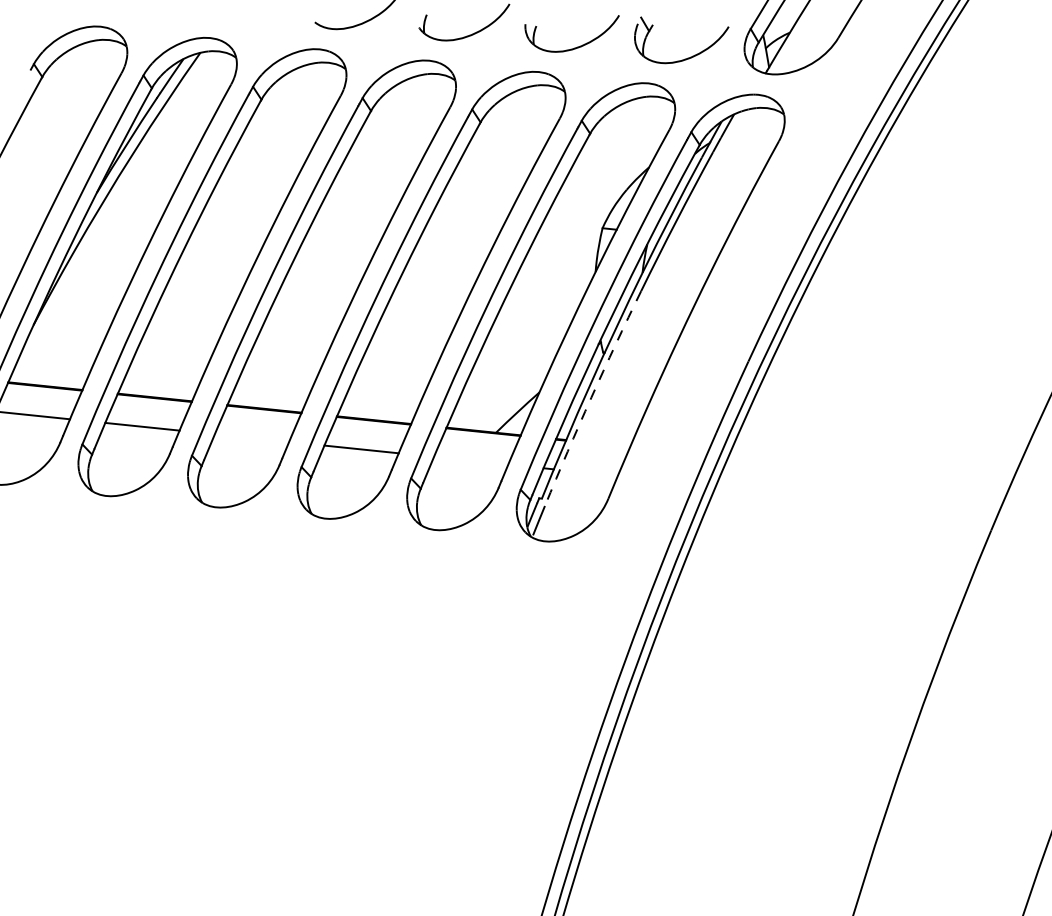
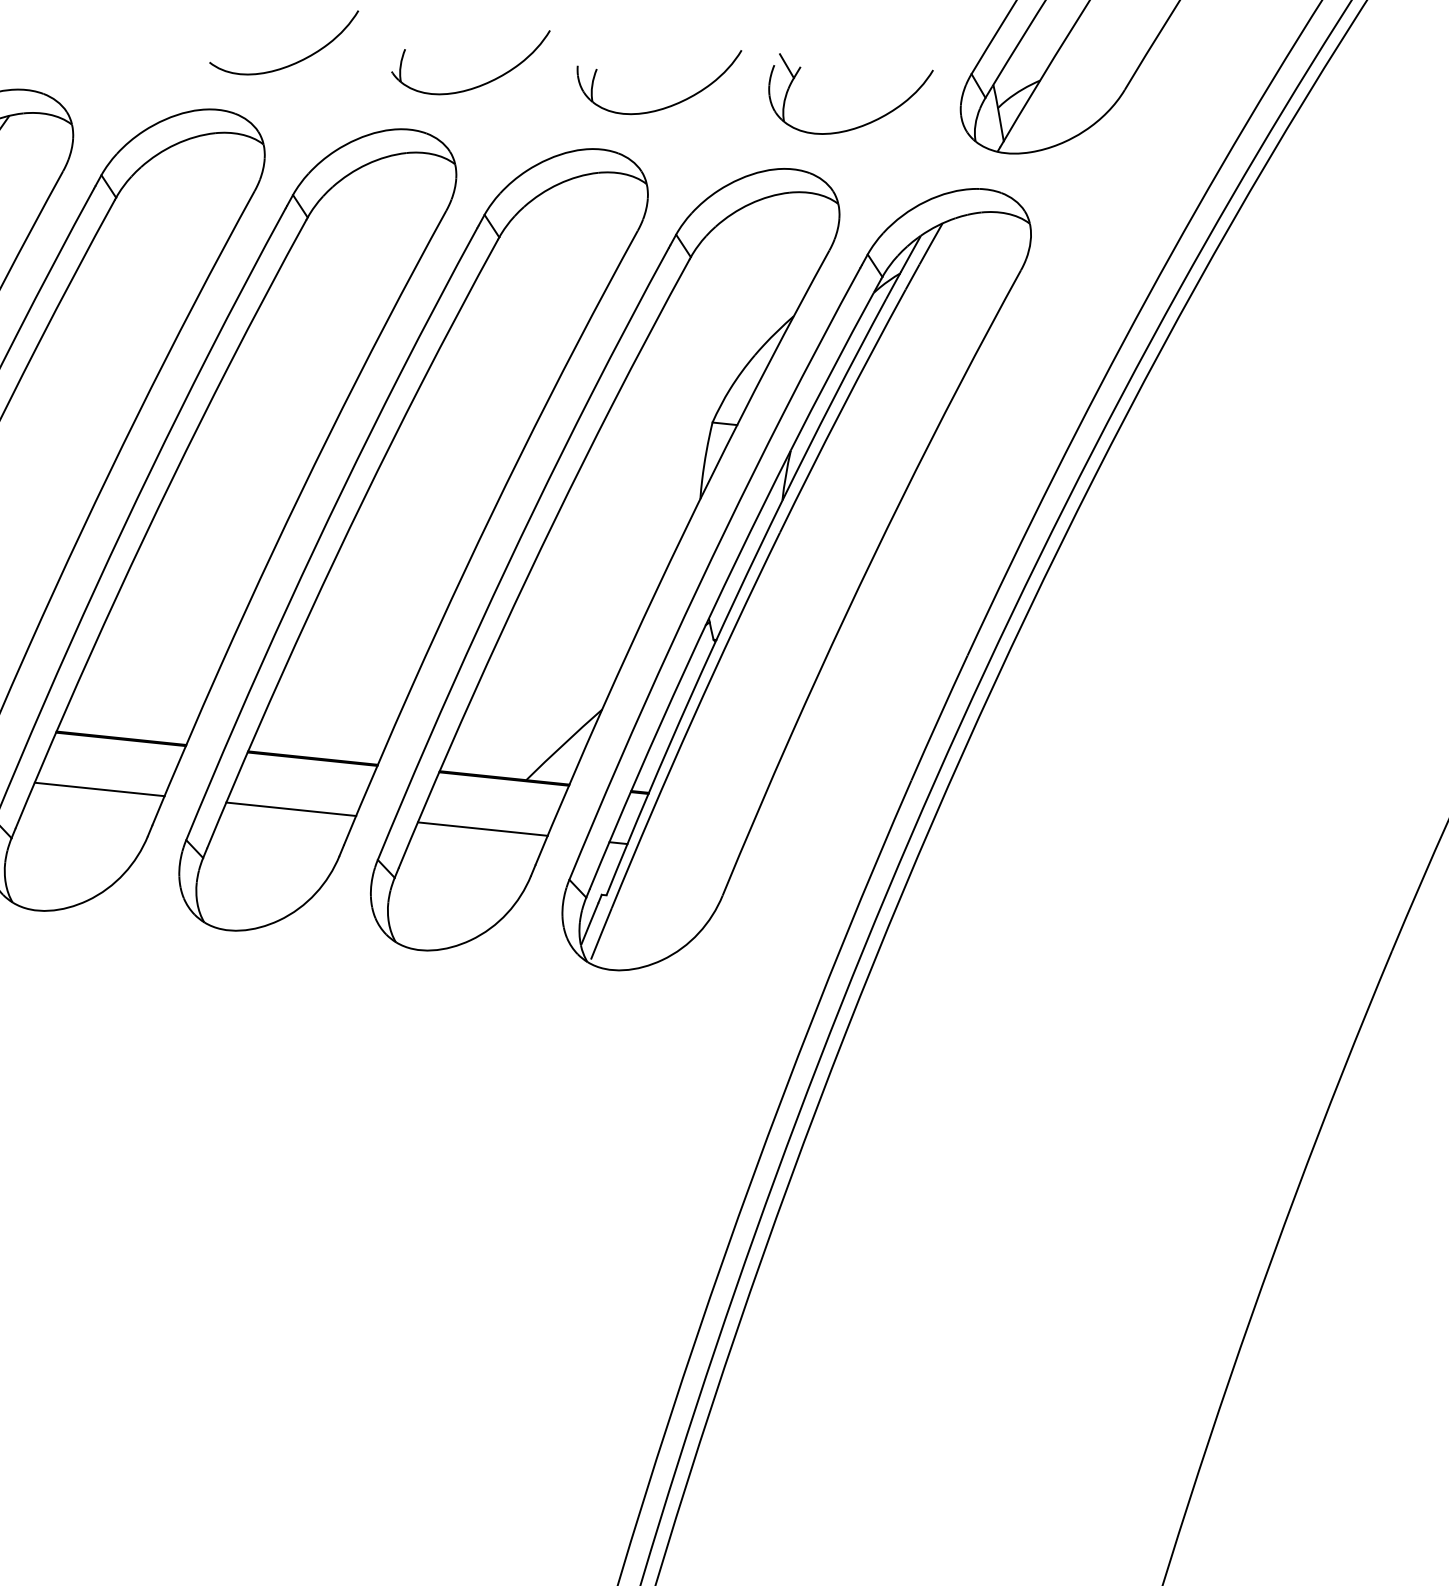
arc: (591, 397) -> (693, 718), dashed -> solid
line: (251, 437) -> (98, 788), added
line: (471, 460) -> (483, 828), added

